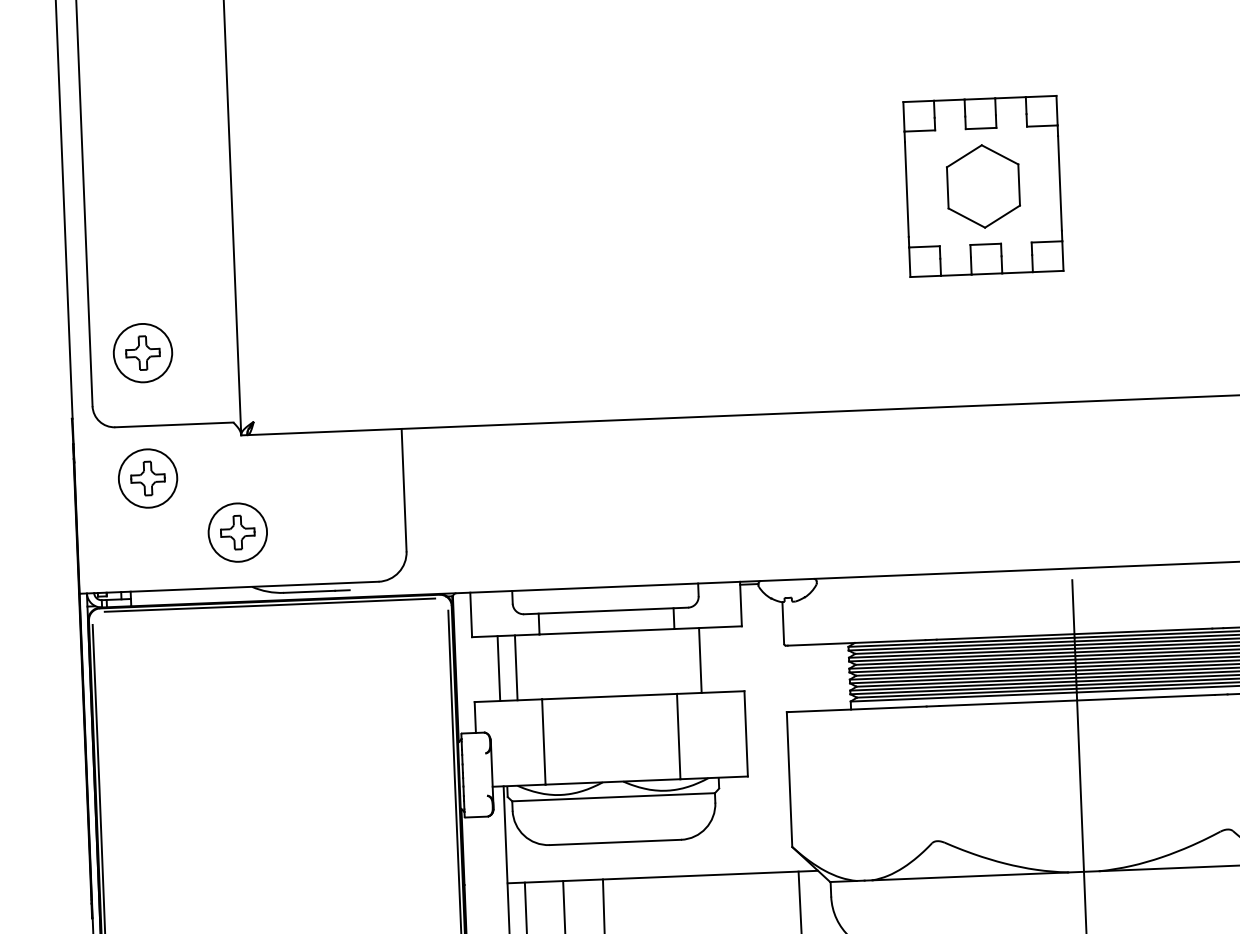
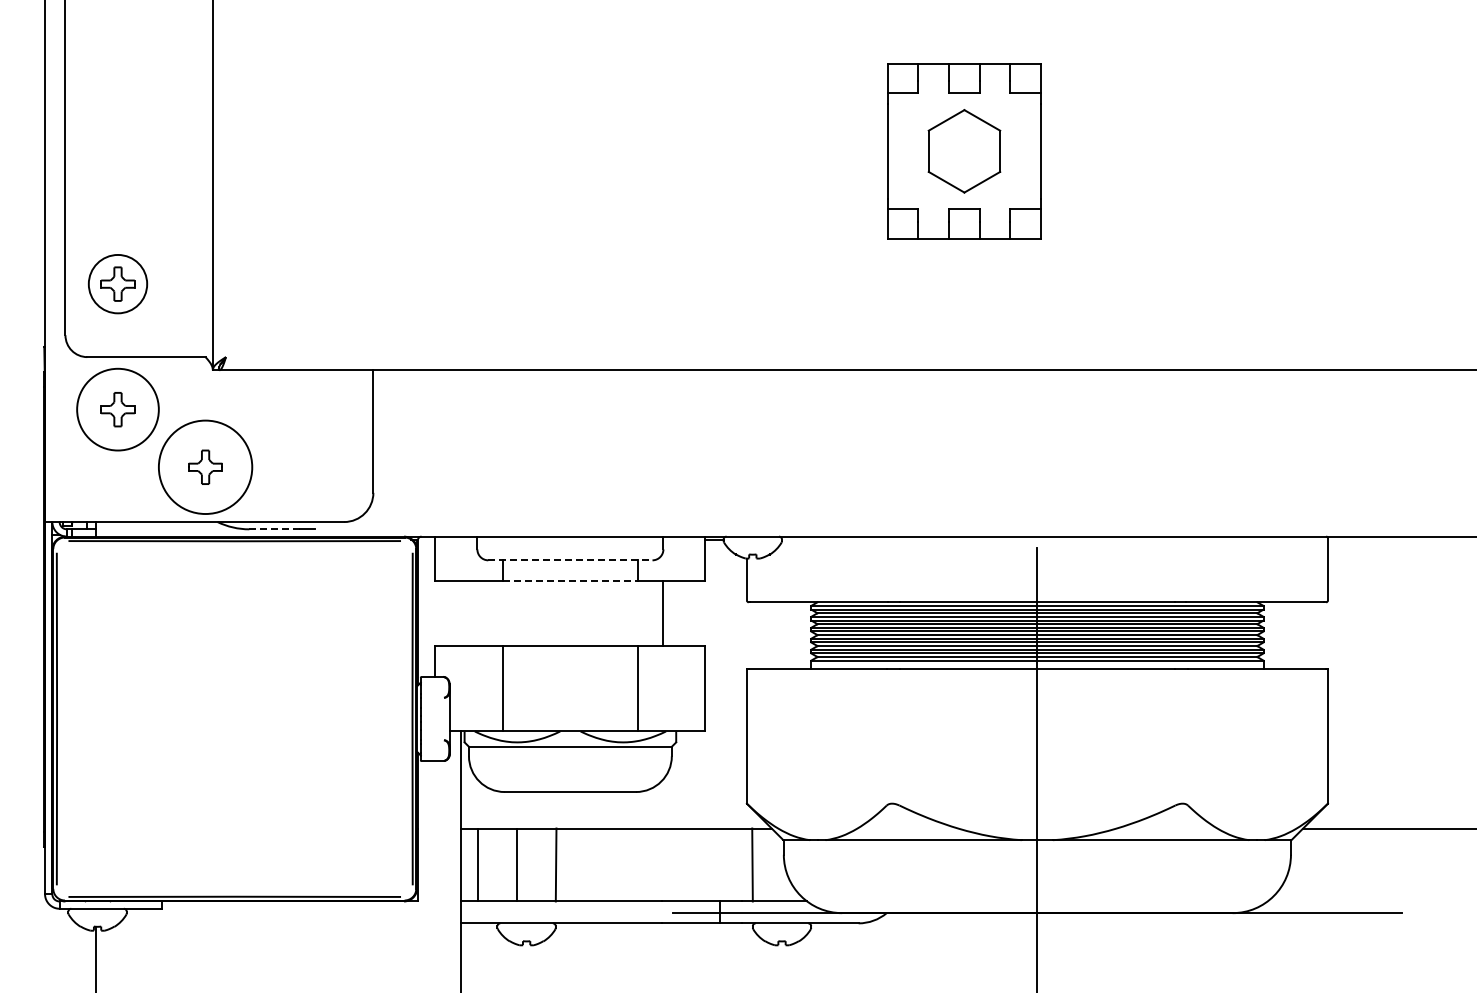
circle: (147, 478) -> (117, 409), size x1.4
circle: (237, 532) -> (205, 467), size x1.6
line: (309, 592) -> (274, 529), solid -> dashed
line: (606, 611) -> (570, 560), solid -> dashed
line: (607, 632) -> (570, 581), solid -> dashed
line: (516, 667) -> (478, 613), removed
line: (498, 668) -> (460, 613), removed

